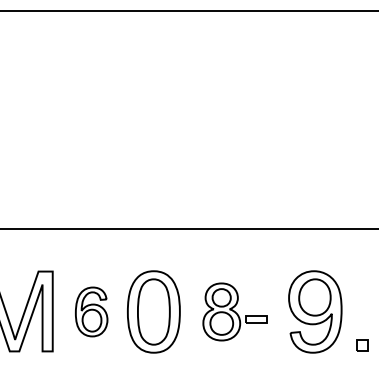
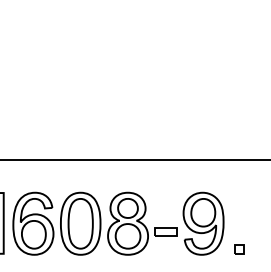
part: (91, 311) -> (33, 223), size x1.67
part: (234, 311) -> (142, 223), size x1.43

